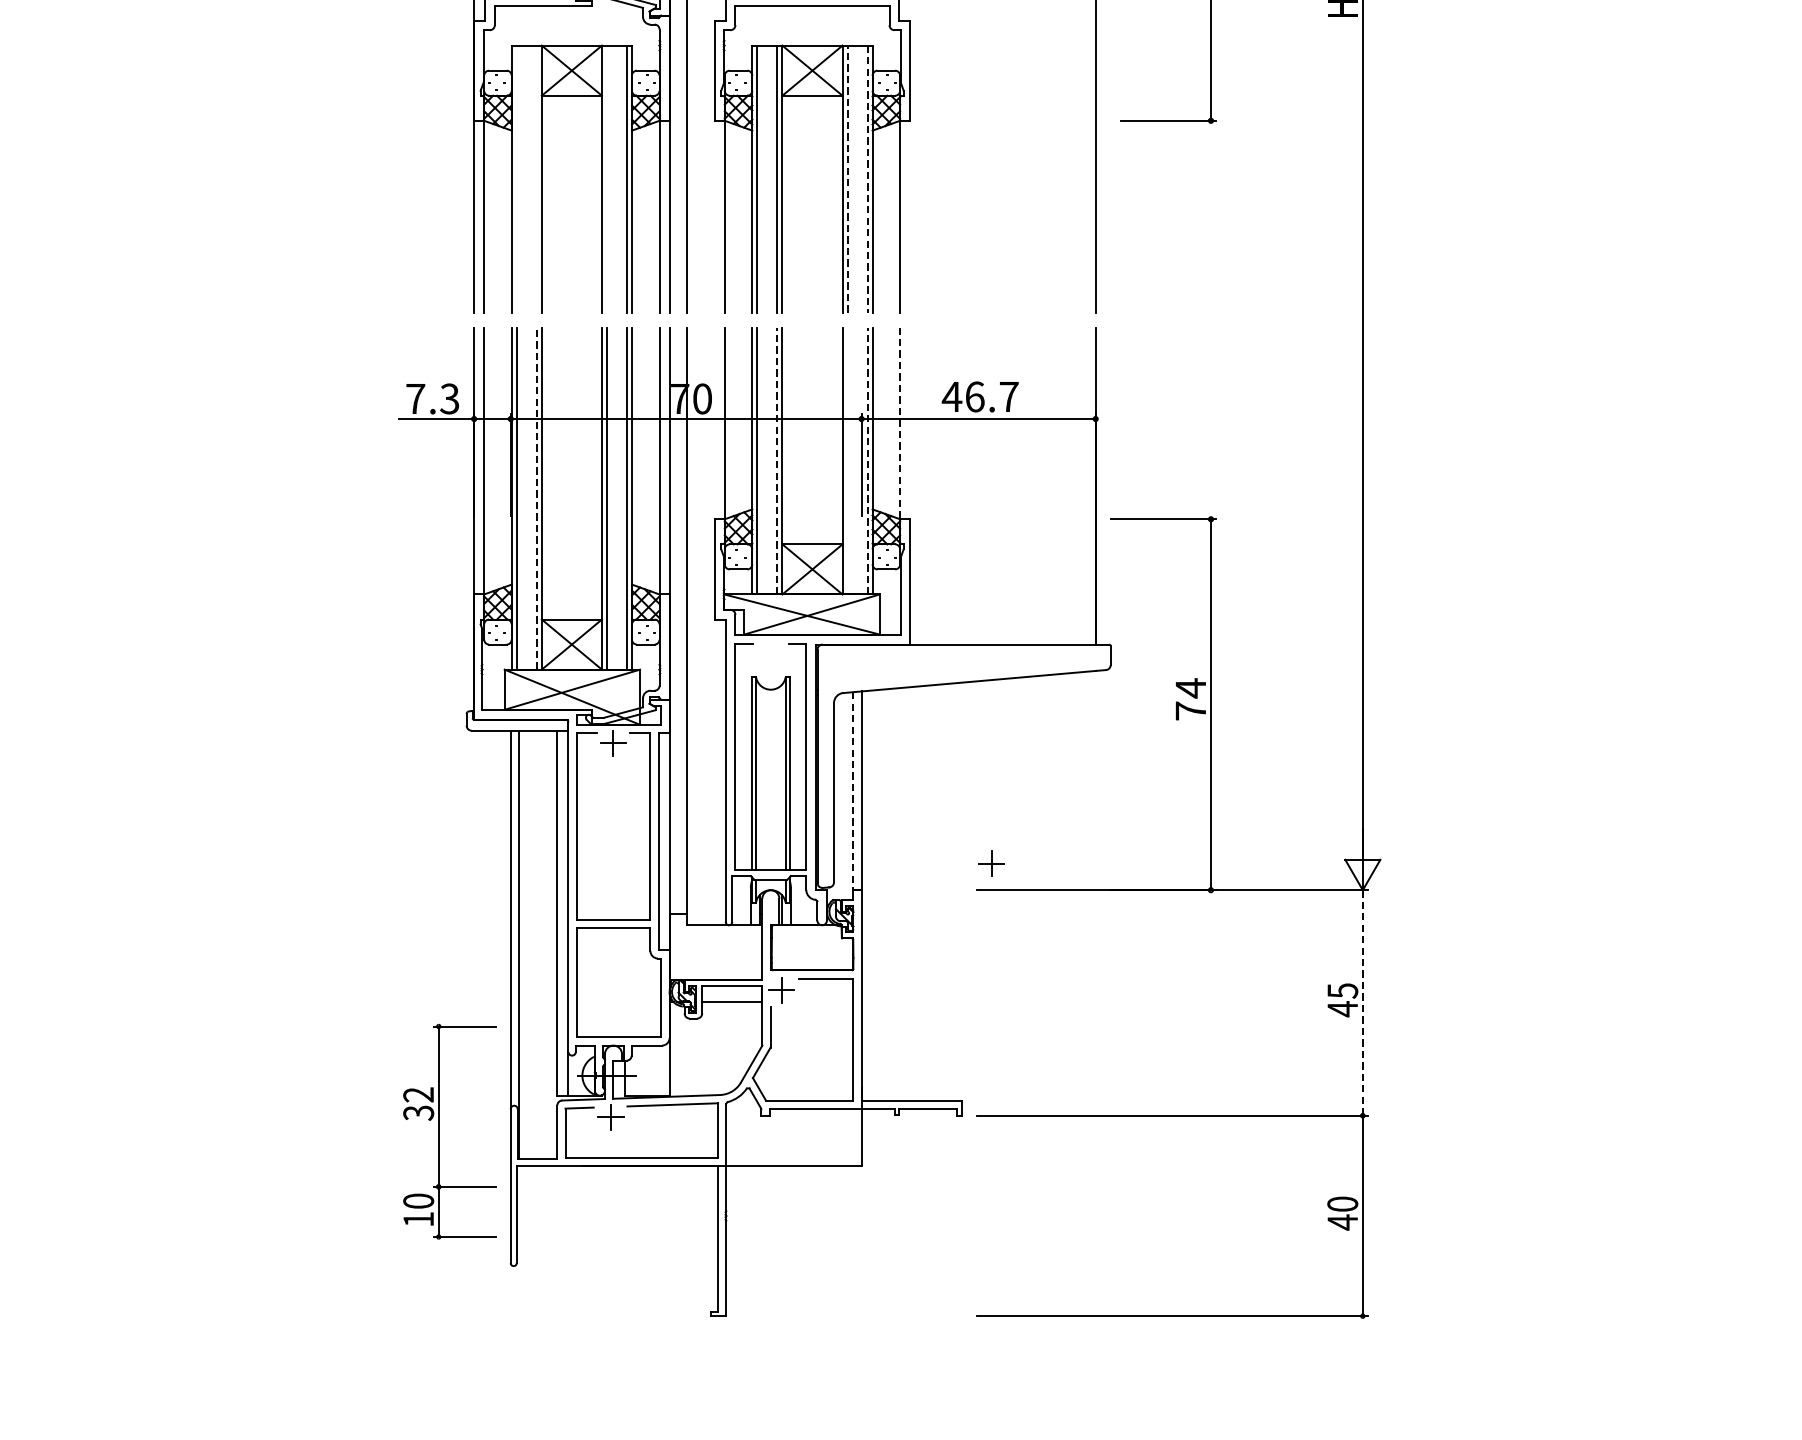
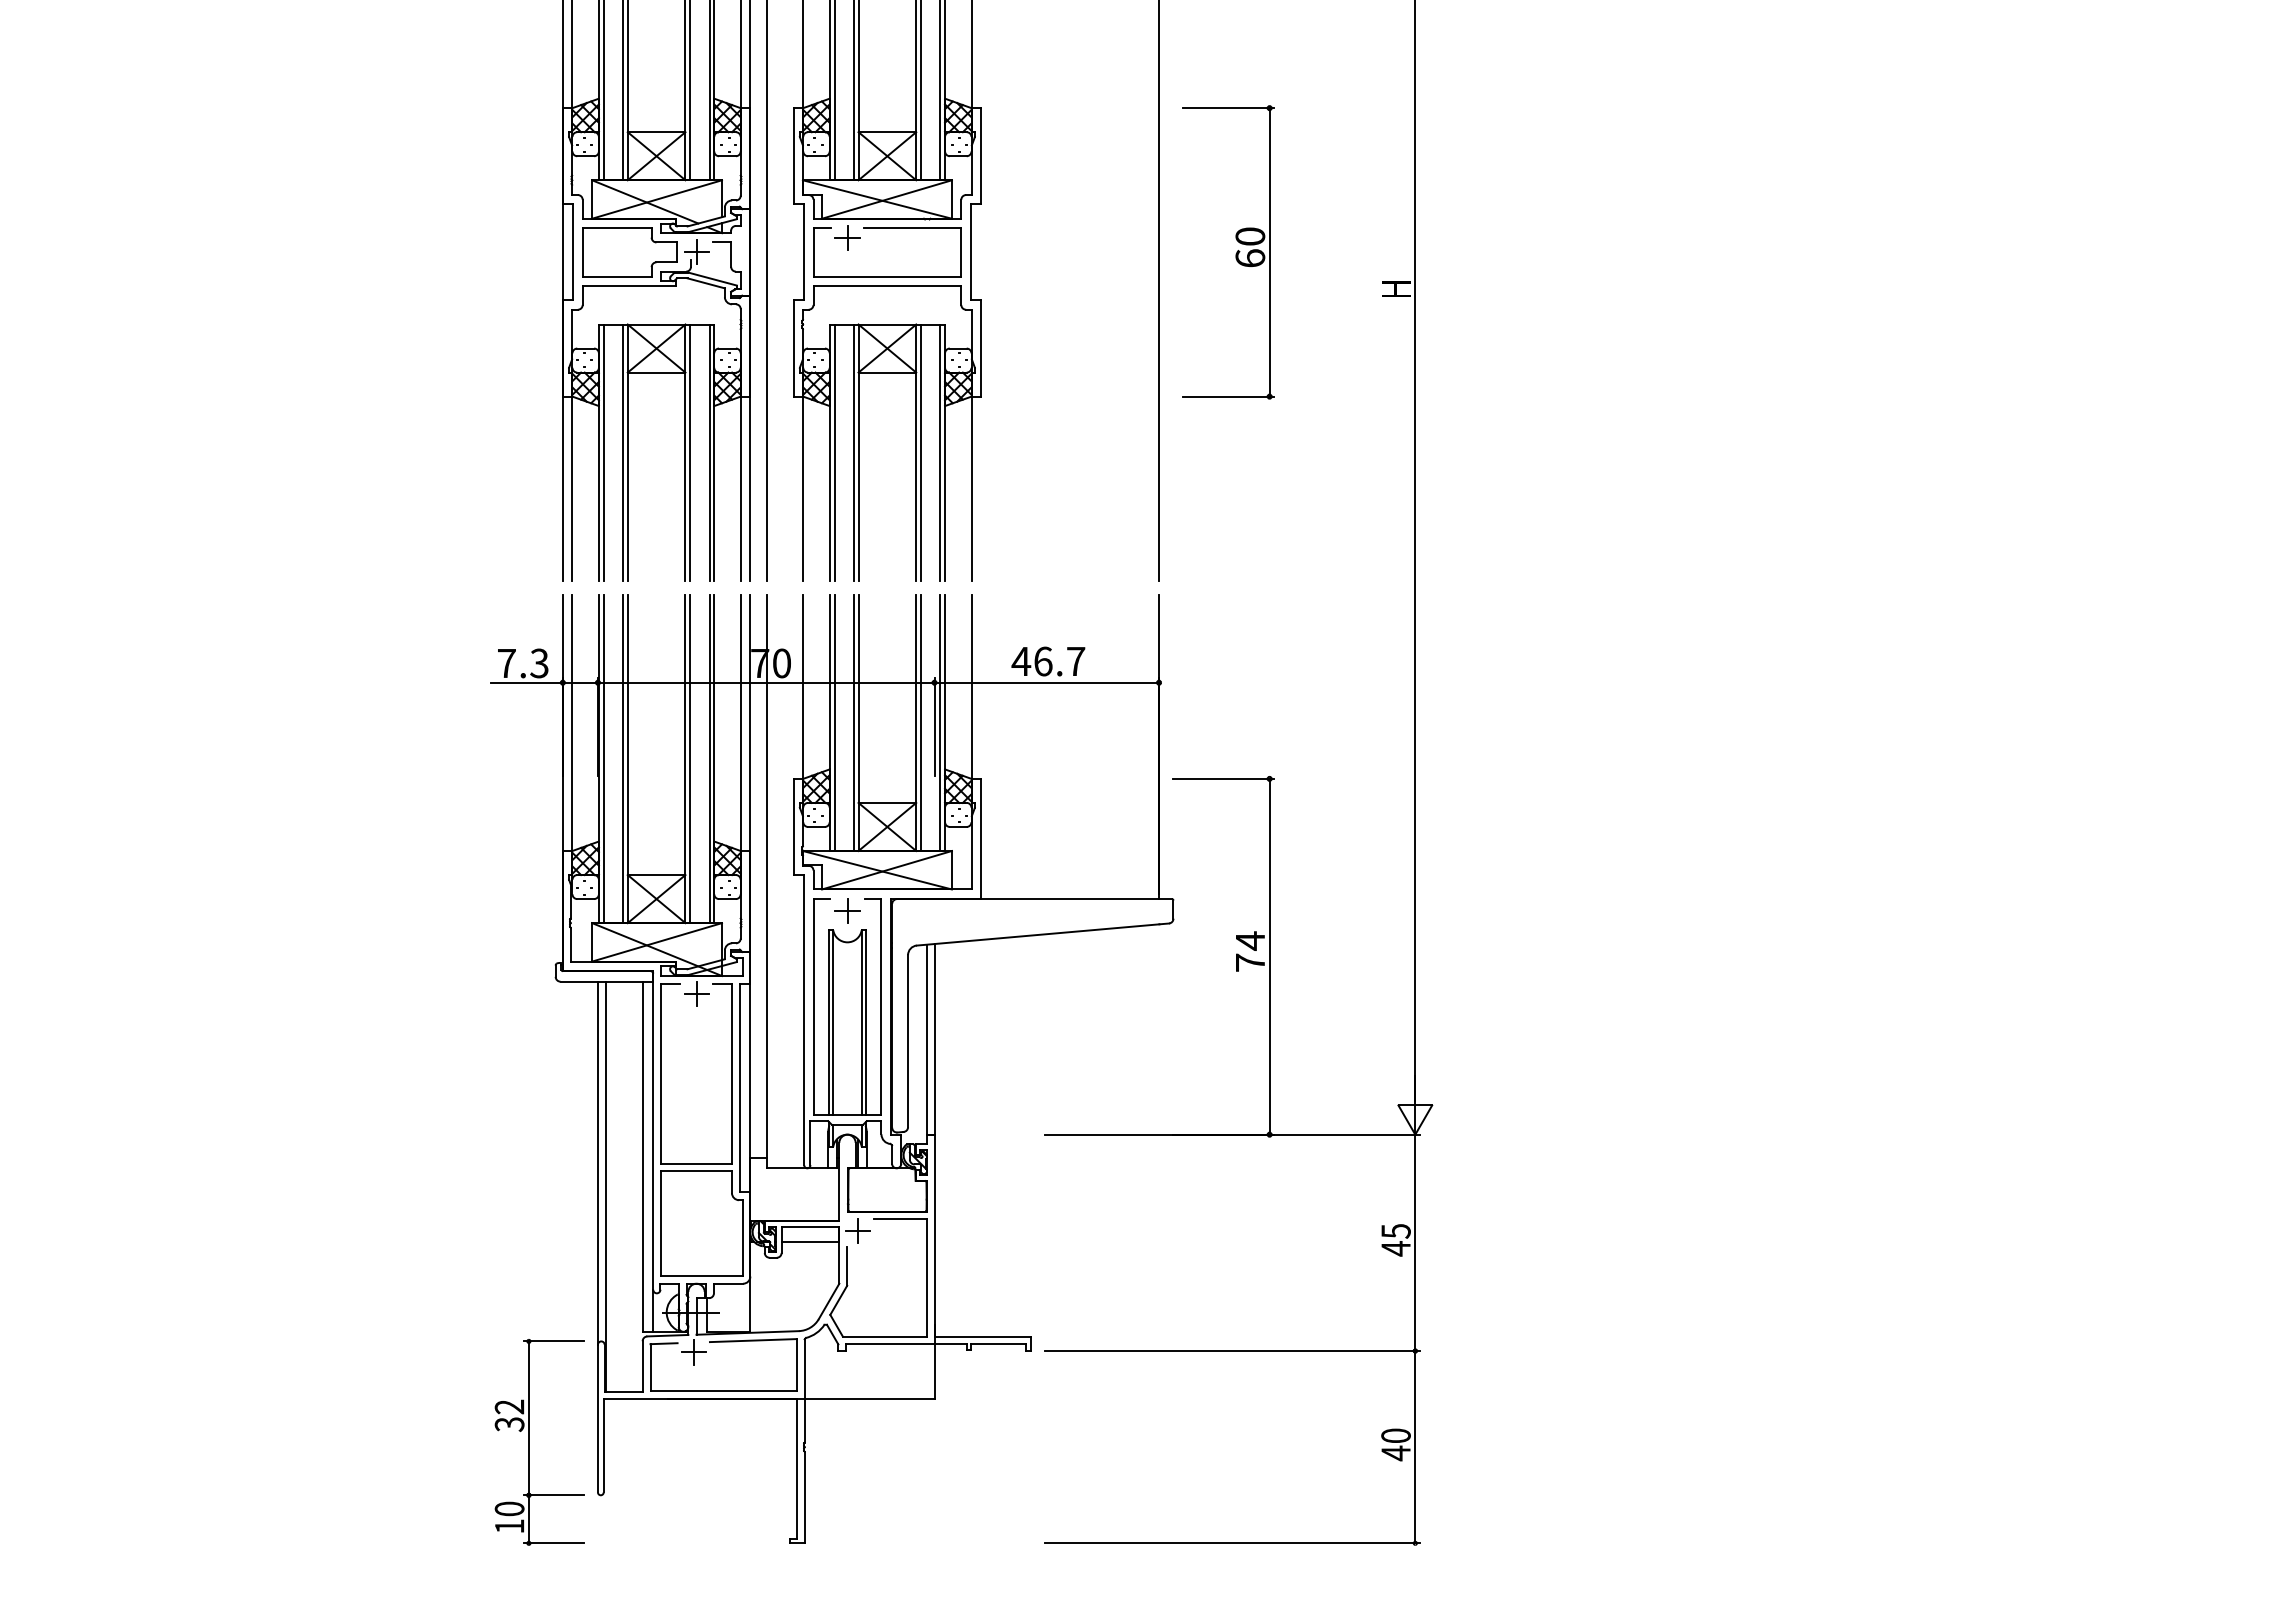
line: (516, 179) -> (603, 452), added
line: (536, 179) -> (622, 452), added
line: (607, 179) -> (690, 452), added
line: (848, 179) -> (921, 452), dashed -> solid
line: (867, 180) -> (940, 453), dashed -> solid
line: (900, 425) -> (971, 688), dashed -> solid
line: (777, 460) -> (853, 722), dashed -> solid
line: (848, 460) -> (921, 722), added
line: (867, 460) -> (940, 722), dashed -> solid
line: (536, 498) -> (622, 758), dashed -> solid
line: (853, 790) -> (926, 1039), dashed -> solid
part: (991, 862) -> (847, 910), moved
line: (1363, 1003) -> (1415, 1243), dashed -> solid
part: (439, 1131) -> (529, 1442), moved

